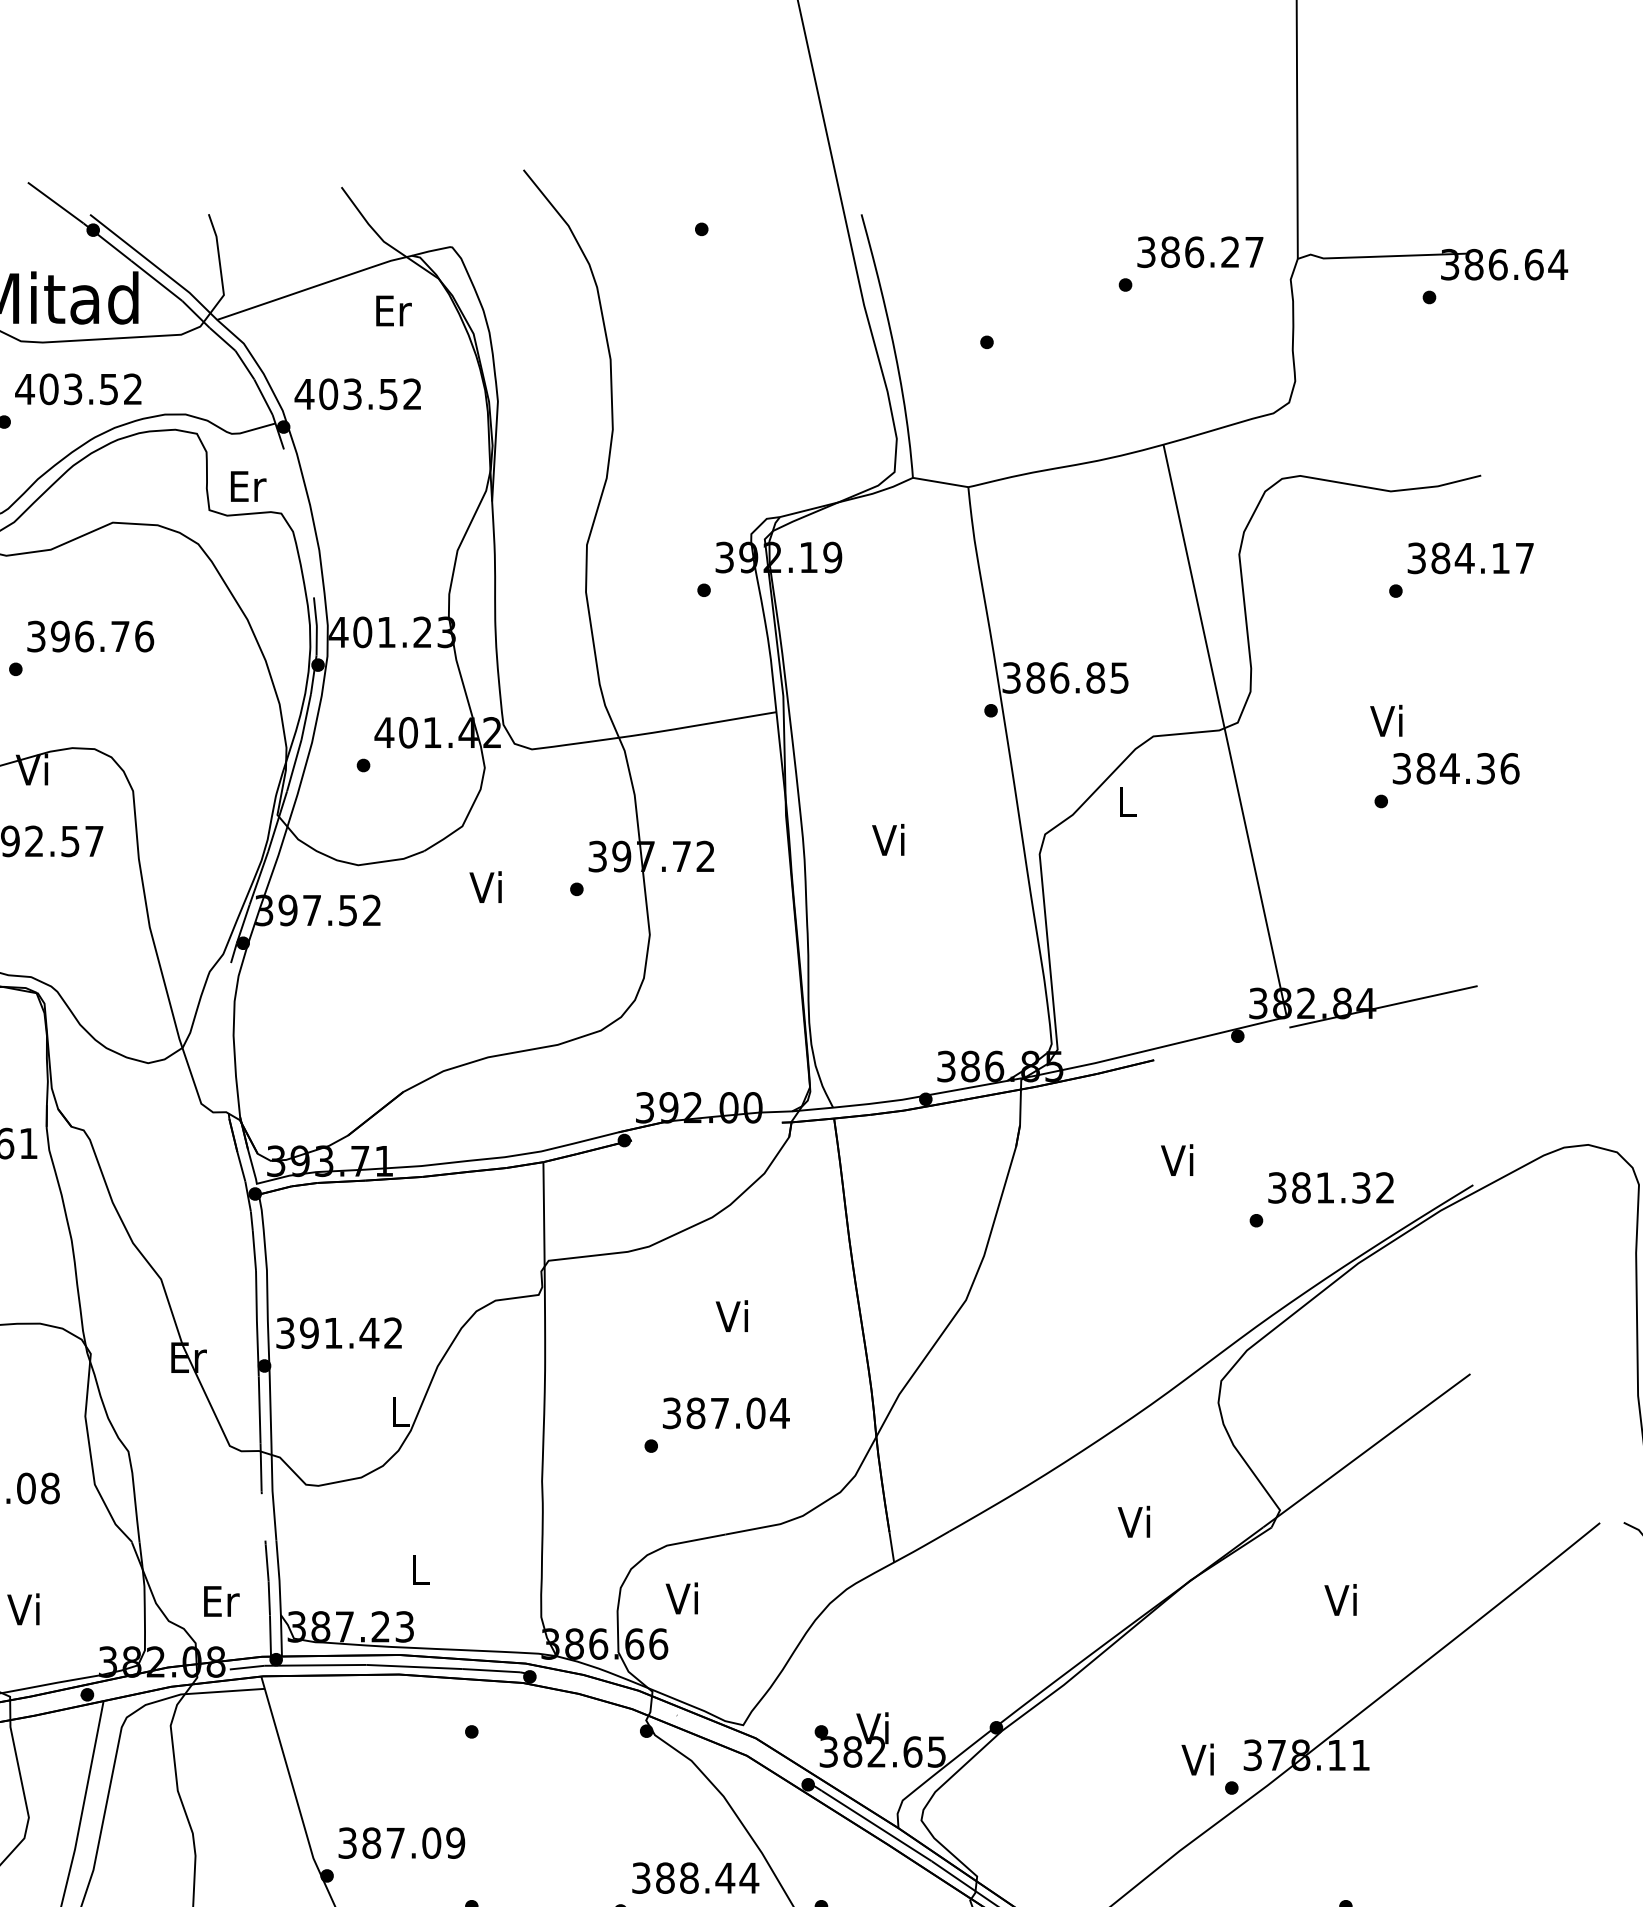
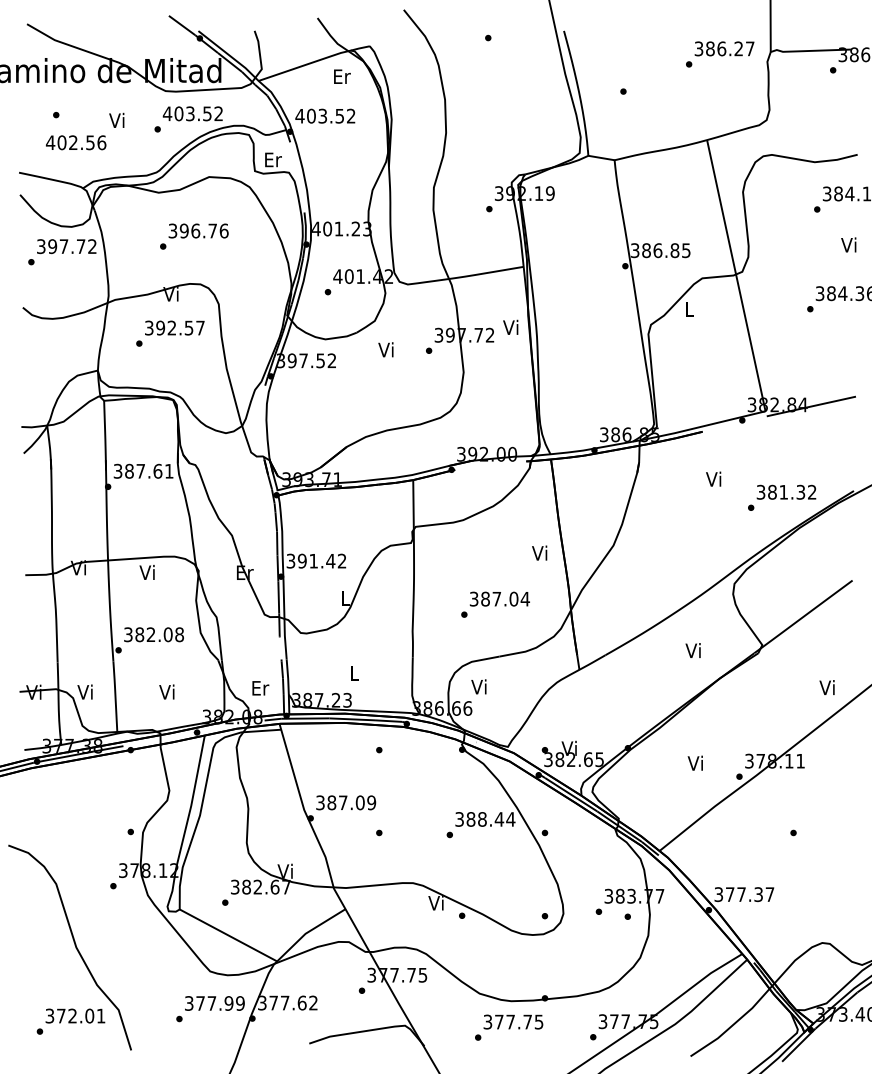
text: (1385, 719) -> (848, 244), moved
text: (887, 838) -> (510, 326), moved
text: (731, 1314) -> (539, 552), moved
text: (1339, 1599) -> (826, 687), moved
text: (1195, 1758) -> (694, 762), moved

